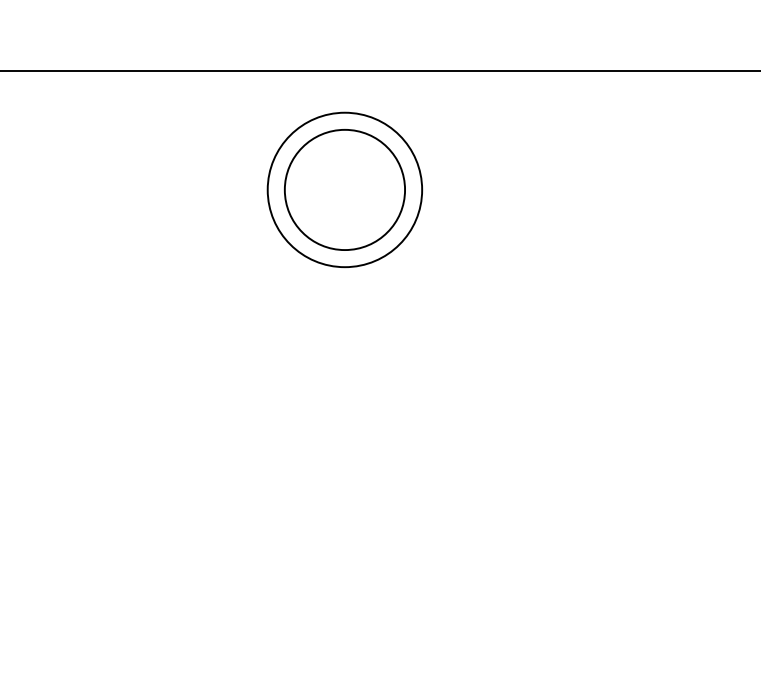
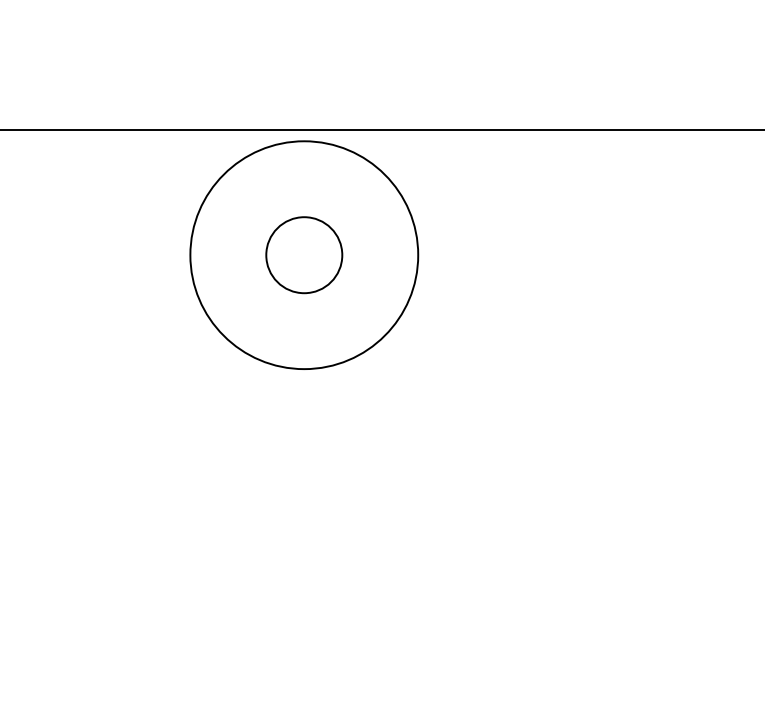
circle: (344, 189) -> (303, 254), size x0.6
circle: (344, 189) -> (303, 254), size x1.4

